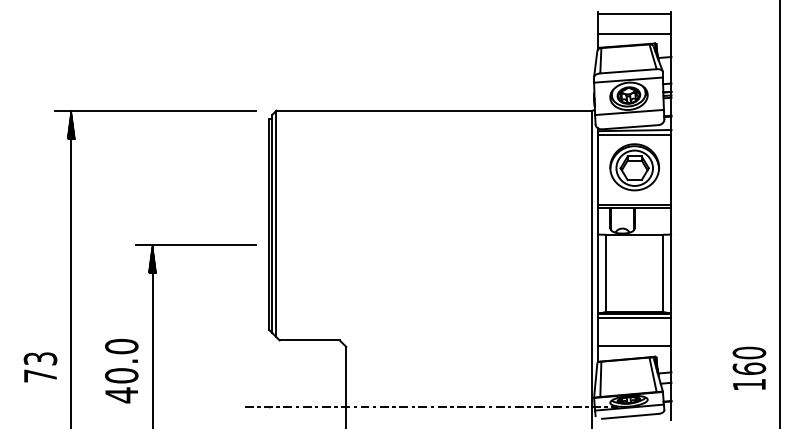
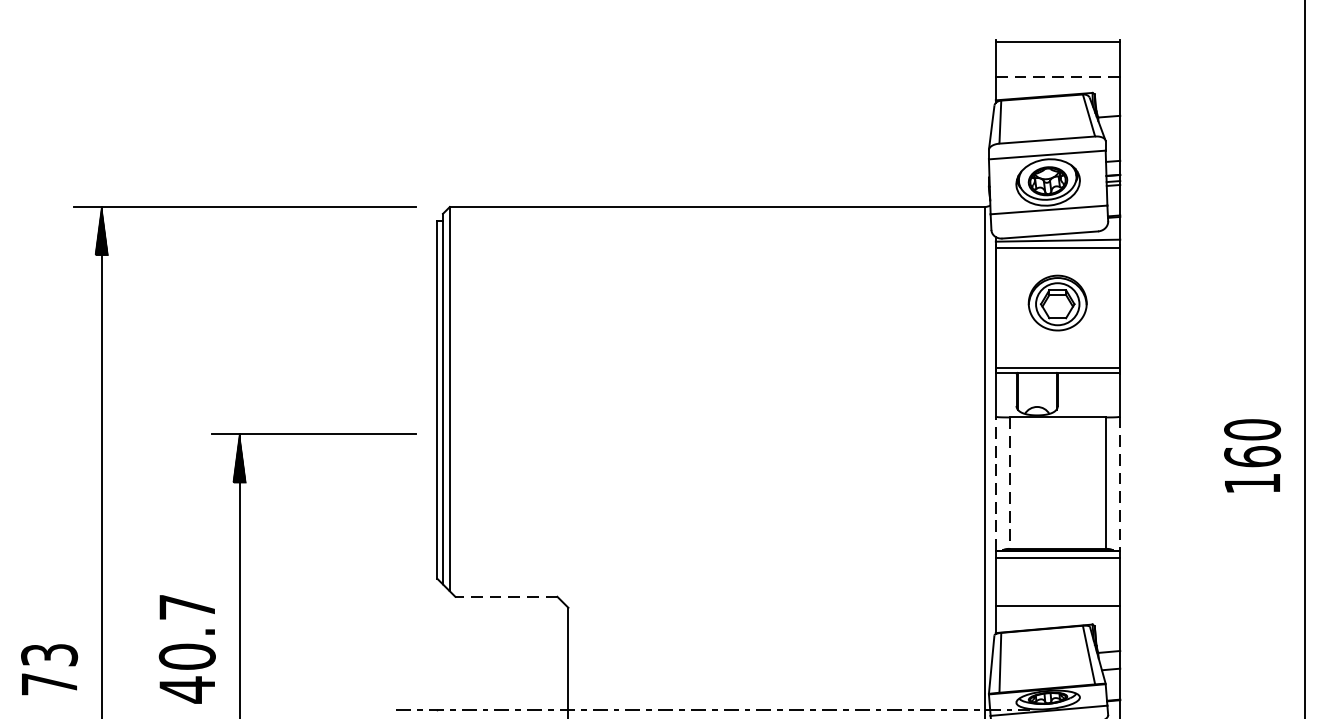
line: (634, 34) -> (1057, 77), solid -> dashed
part: (634, 167) -> (1057, 303), size x0.7
line: (598, 273) -> (996, 483), solid -> dashed
line: (606, 273) -> (1009, 483), solid -> dashed
line: (671, 273) -> (1120, 483), solid -> dashed
line: (309, 340) -> (505, 596), solid -> dashed
text: (121, 346) -> (186, 607), 40.0 -> 40.7
text: (40, 367) -> (49, 669), moved
text: (749, 367) -> (1252, 454), moved

